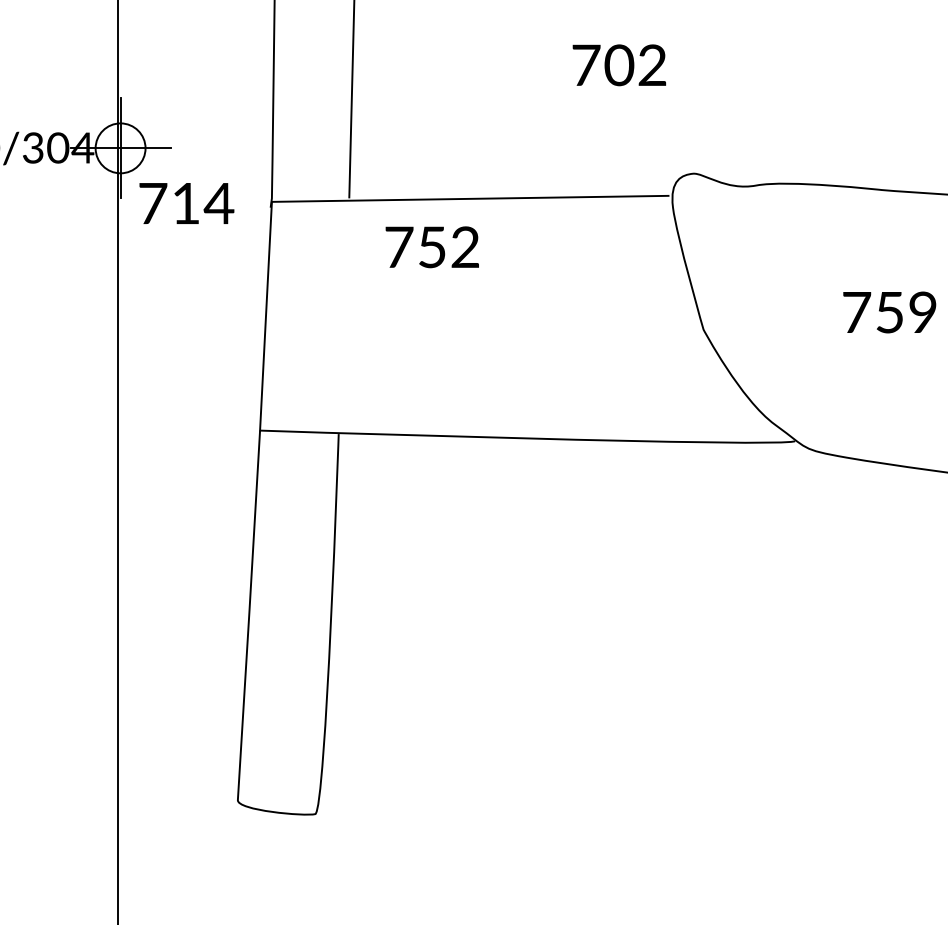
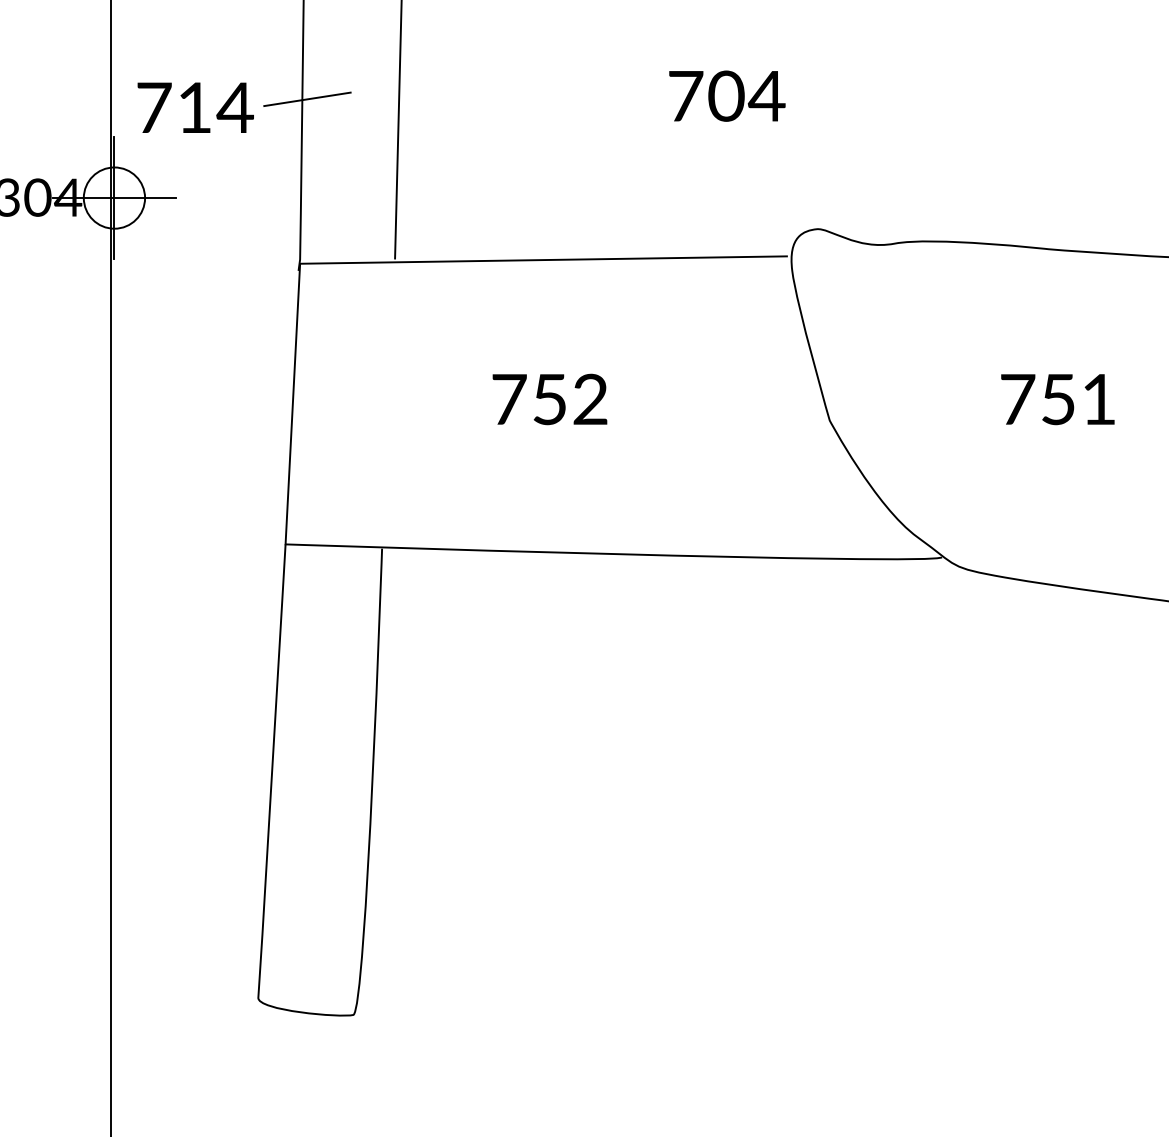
text: (652, 64) -> (766, 95), 702 -> 704
line: (277, 68) -> (307, 99), added
text: (186, 203) -> (195, 107), moved
text: (431, 247) -> (549, 399), moved
text: (922, 311) -> (1098, 398), 759 -> 751

